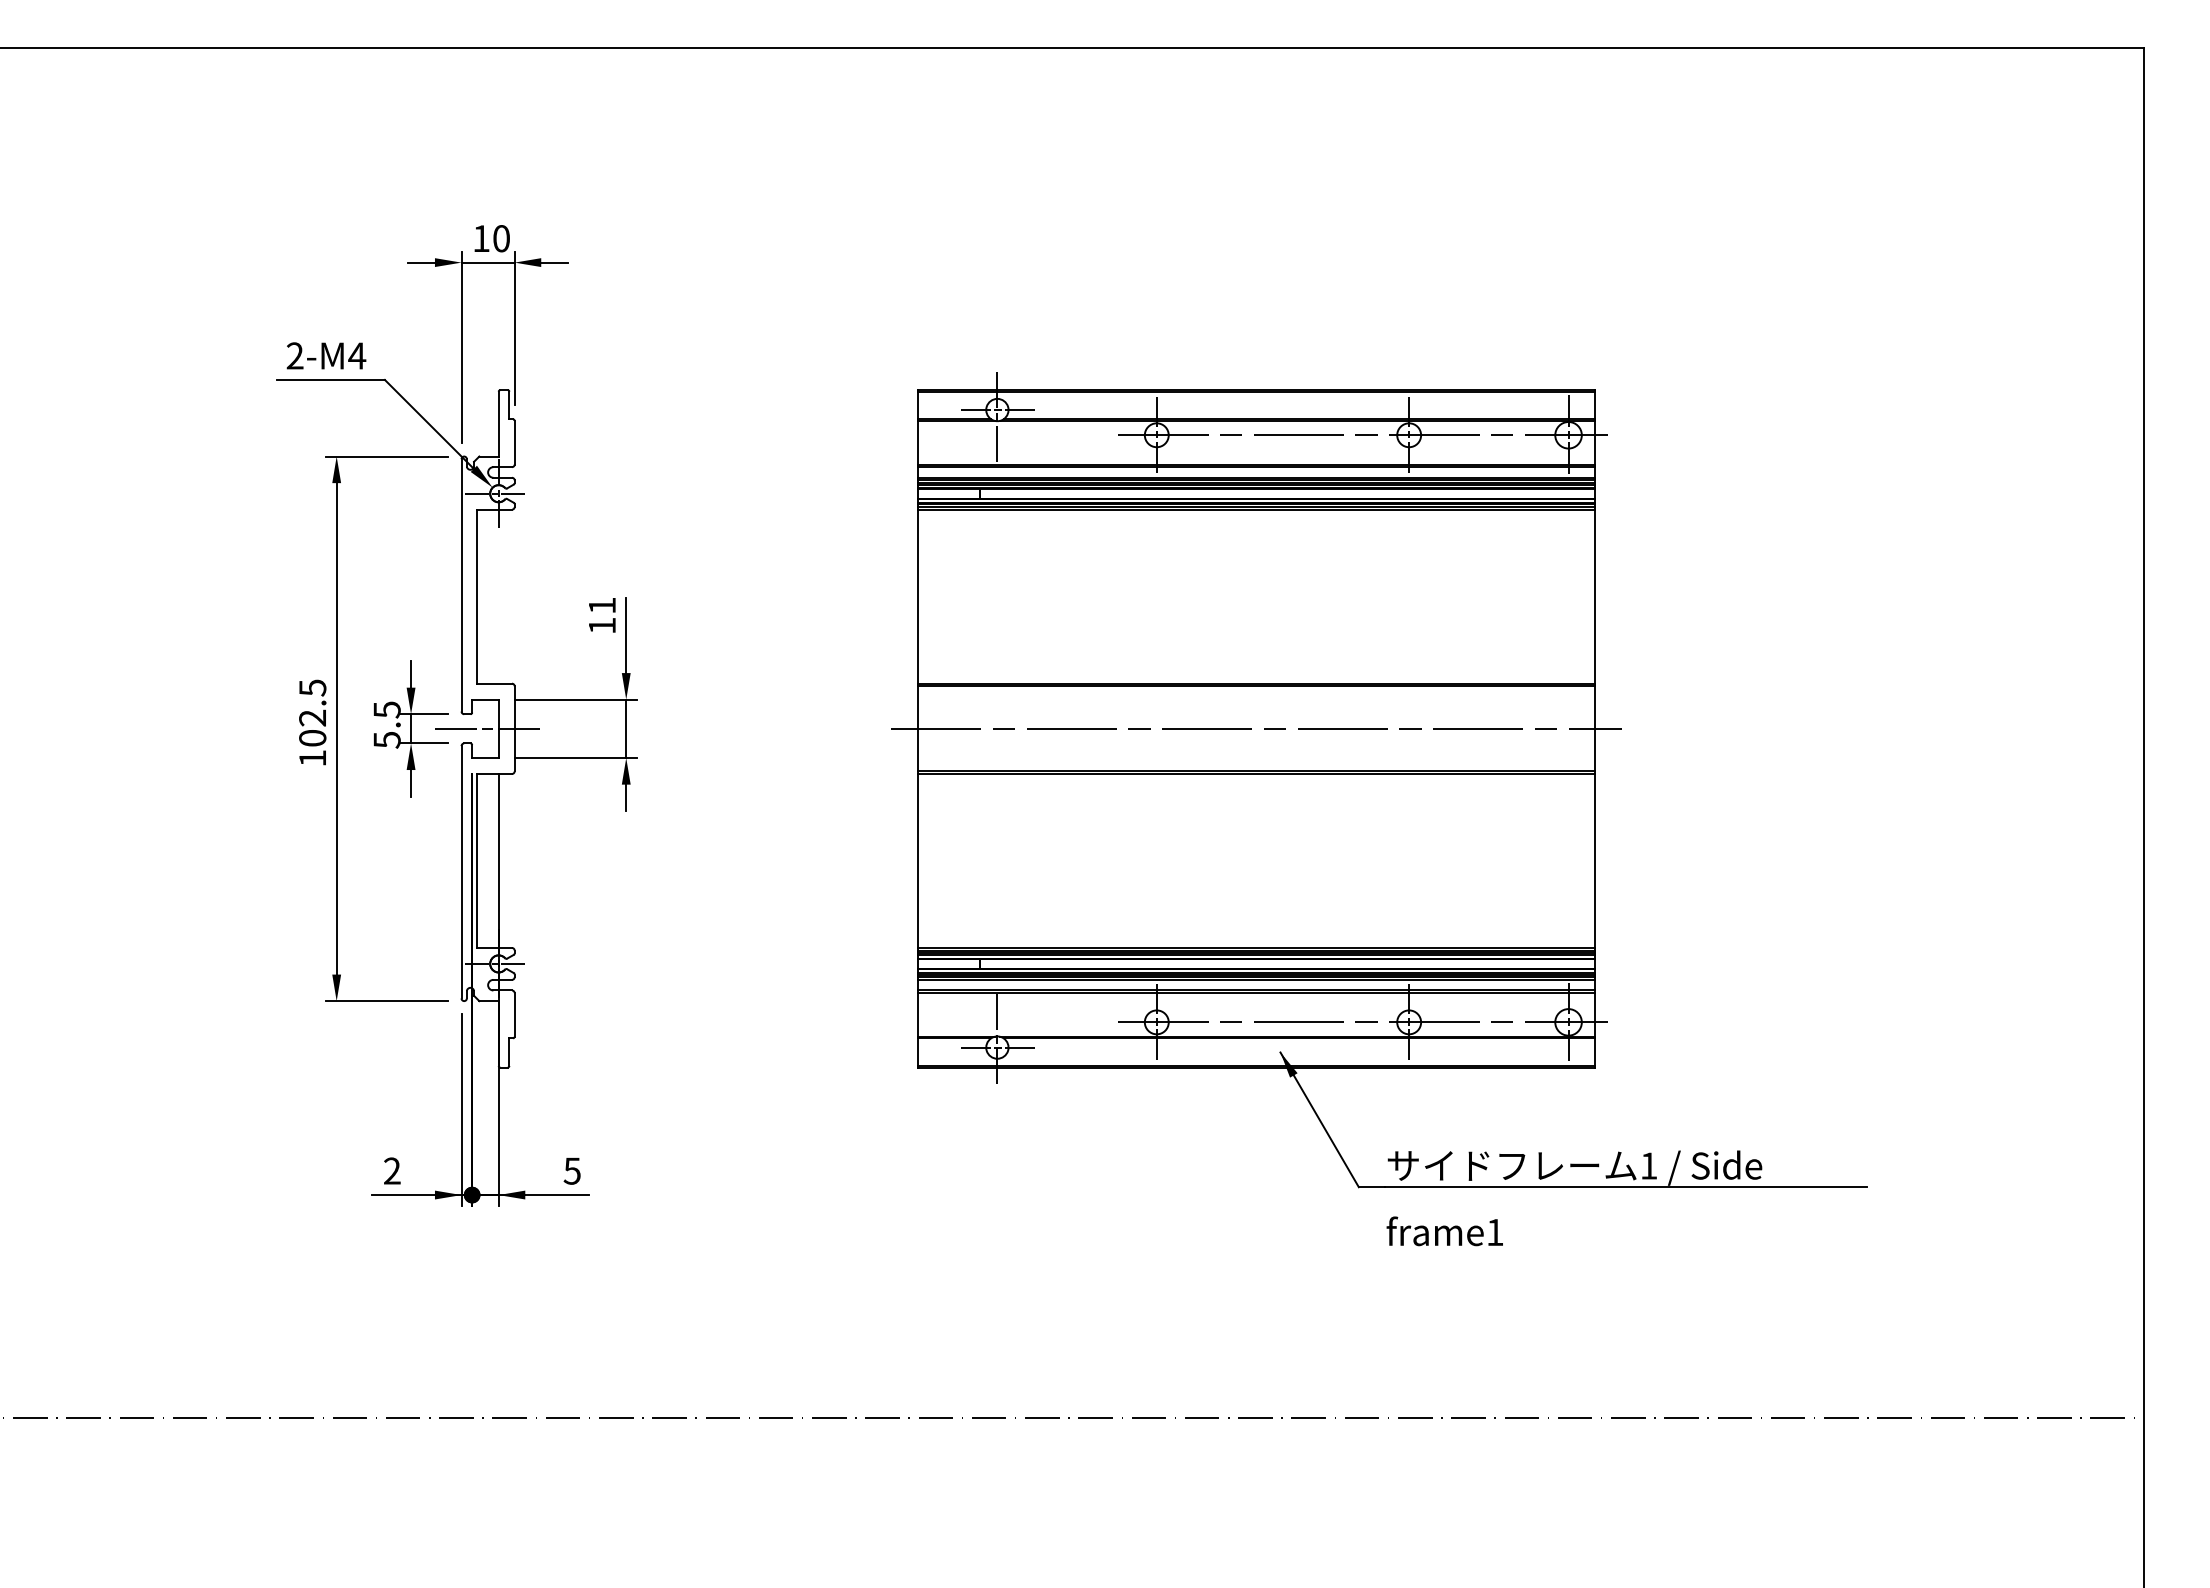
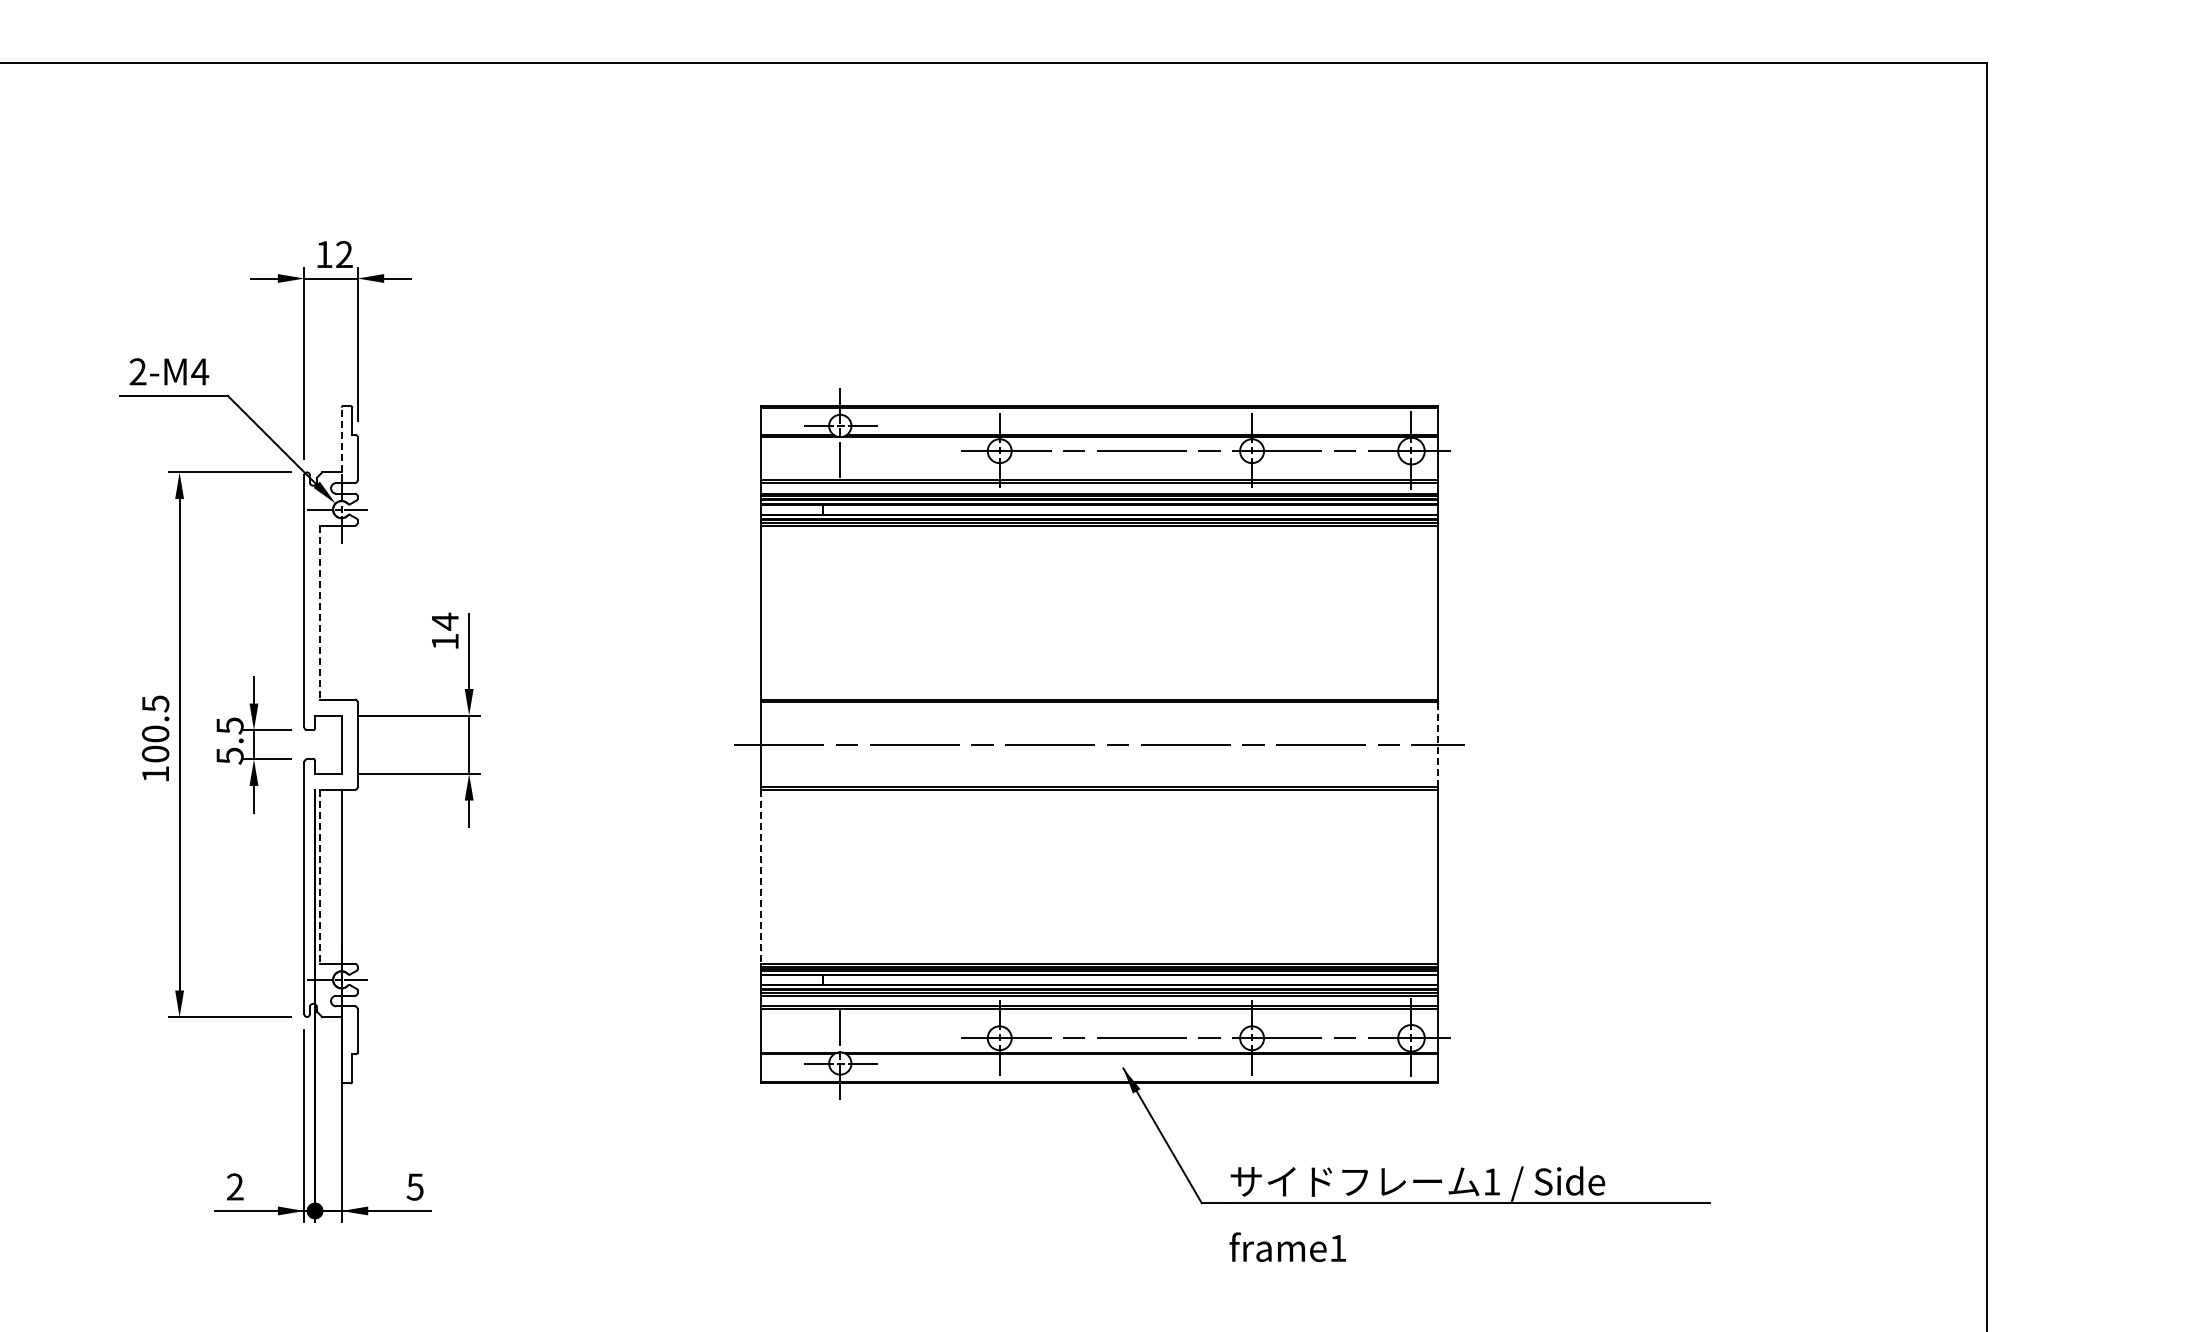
text: (501, 238) -> (344, 254), 10 -> 12
line: (498, 423) -> (341, 439), solid -> dashed
line: (477, 597) -> (320, 613), solid -> dashed
text: (602, 605) -> (445, 621), 11 -> 14
text: (312, 717) -> (155, 733), 102.5 -> 100.5
line: (487, 728) -> (330, 744), removed
line: (1595, 728) -> (1438, 744), solid -> dashed
line: (477, 861) -> (320, 877), solid -> dashed
line: (917, 861) -> (760, 877), solid -> dashed

